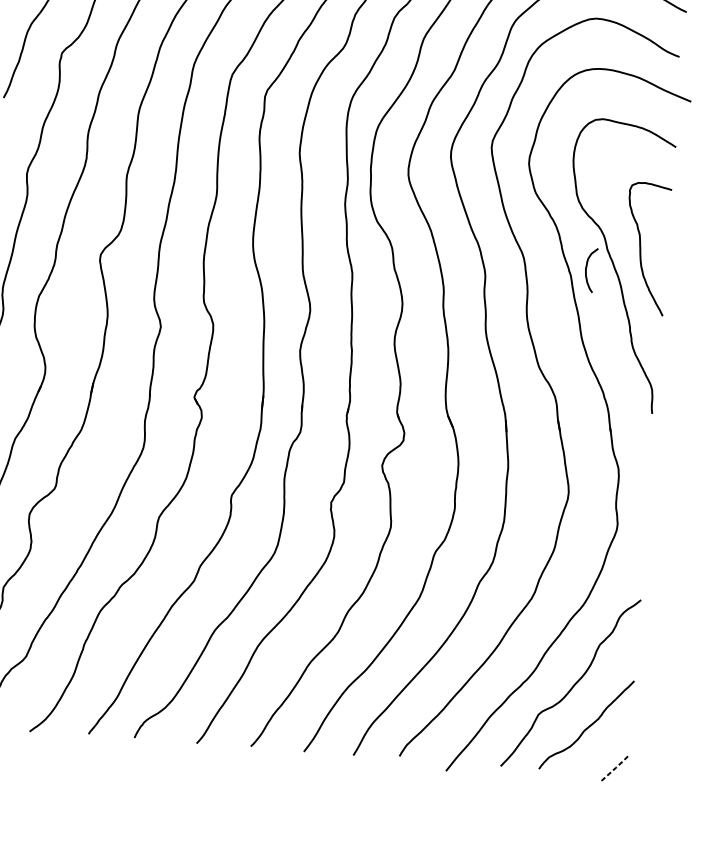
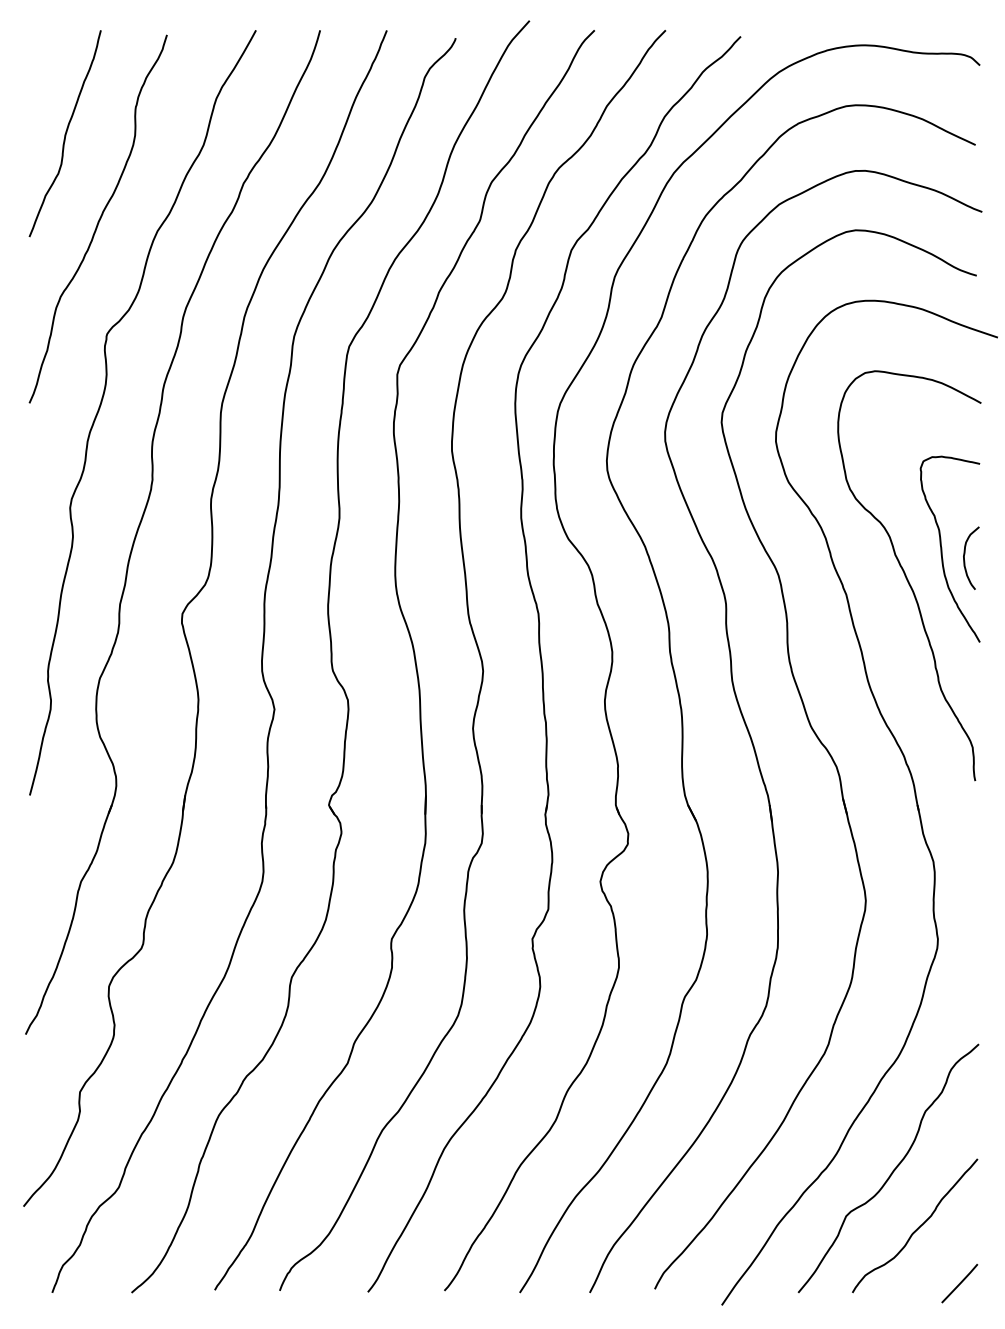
curve: (587, 267) -> (965, 554), moved
line: (615, 767) -> (960, 1282), dashed -> solid

